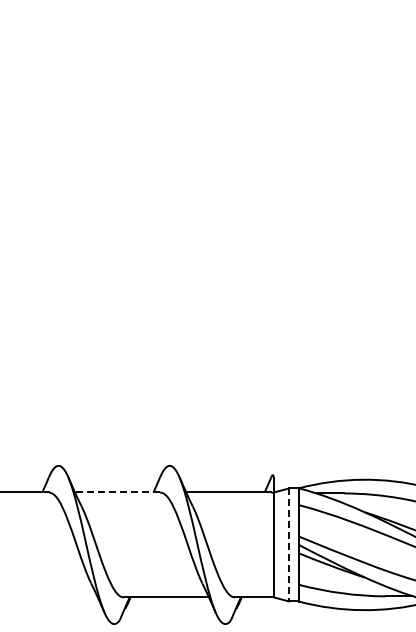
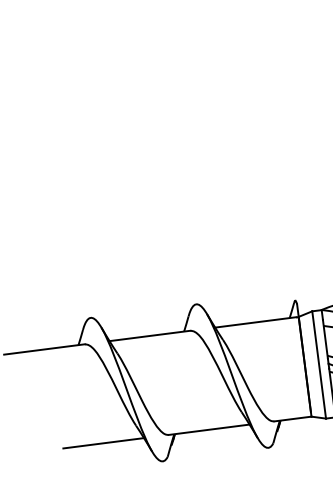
line: (117, 492) -> (149, 336), dashed -> solid
line: (288, 545) -> (318, 365), dashed -> solid
line: (54, 597) -> (102, 443), added

